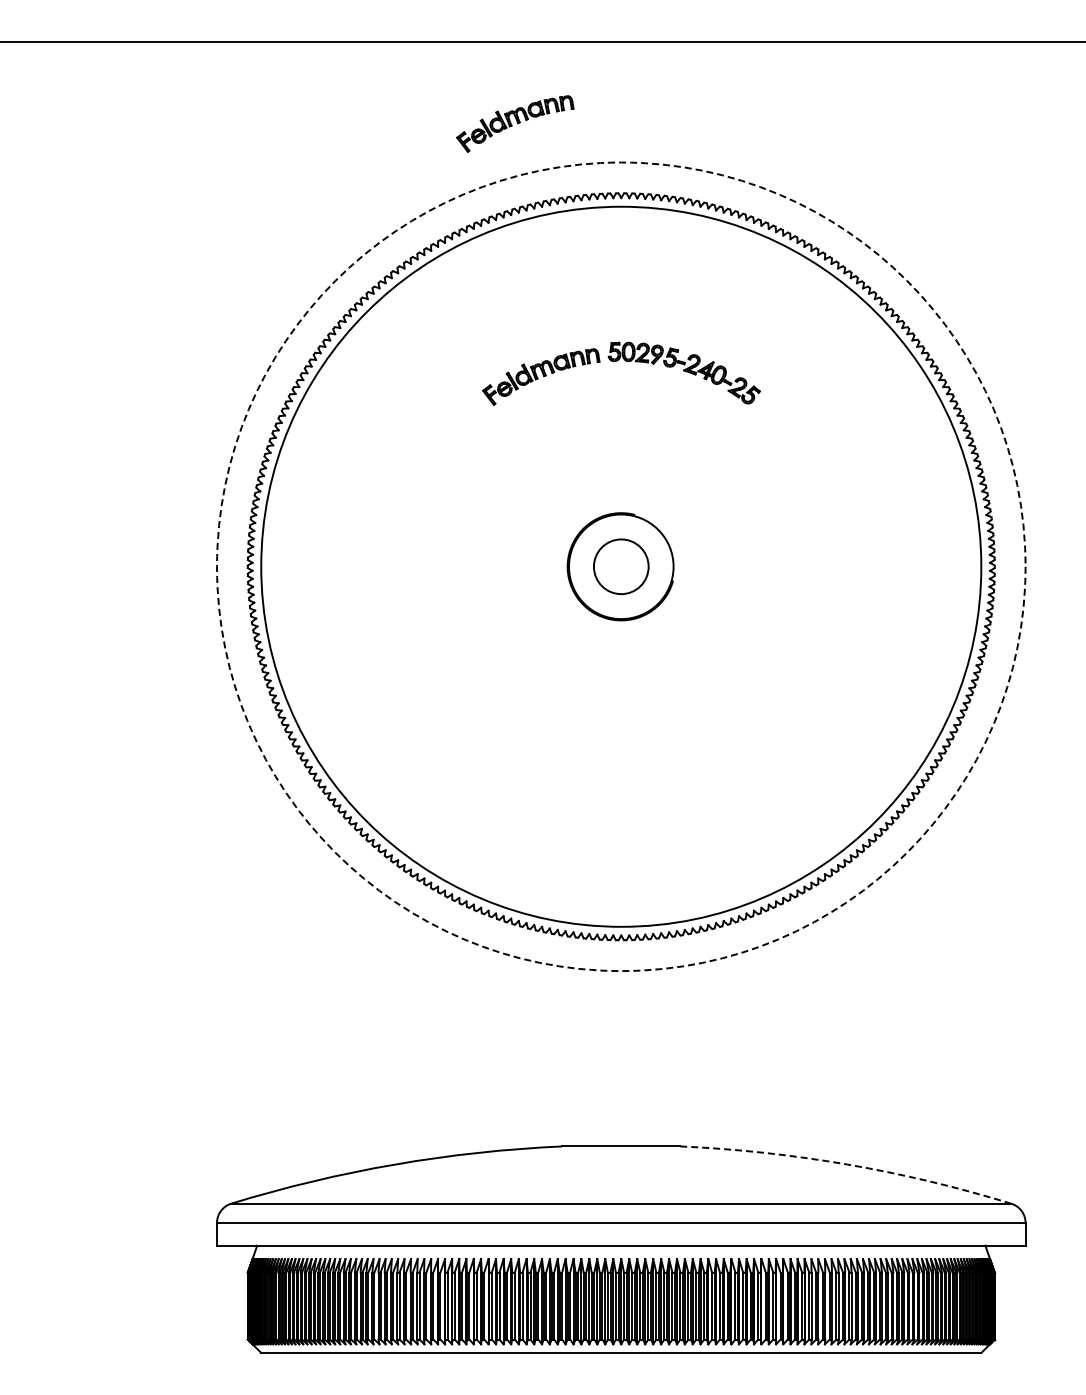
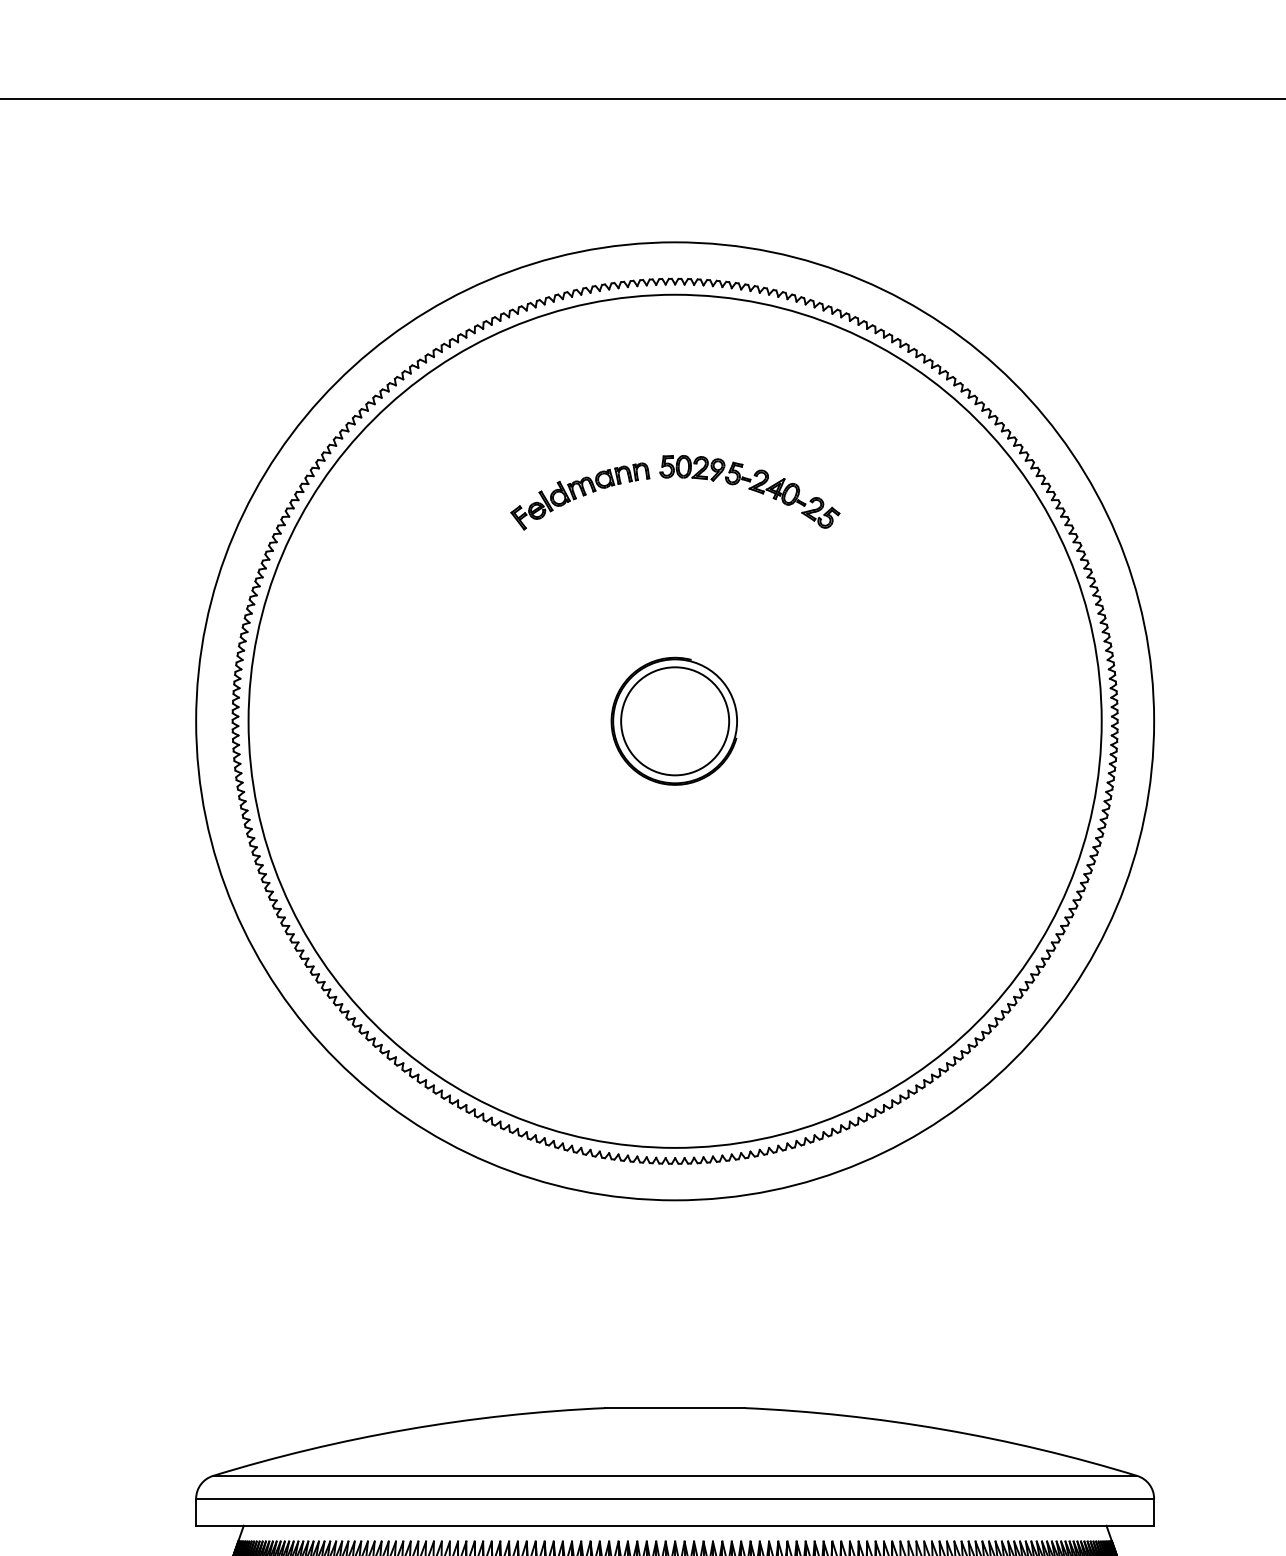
part: (515, 123) -> (549, 196), removed
circle: (620, 566) -> (674, 720), size x1.67
circle: (621, 566) -> (675, 720), dashed -> solid
arc: (847, 1164) -> (943, 1429), dashed -> solid

